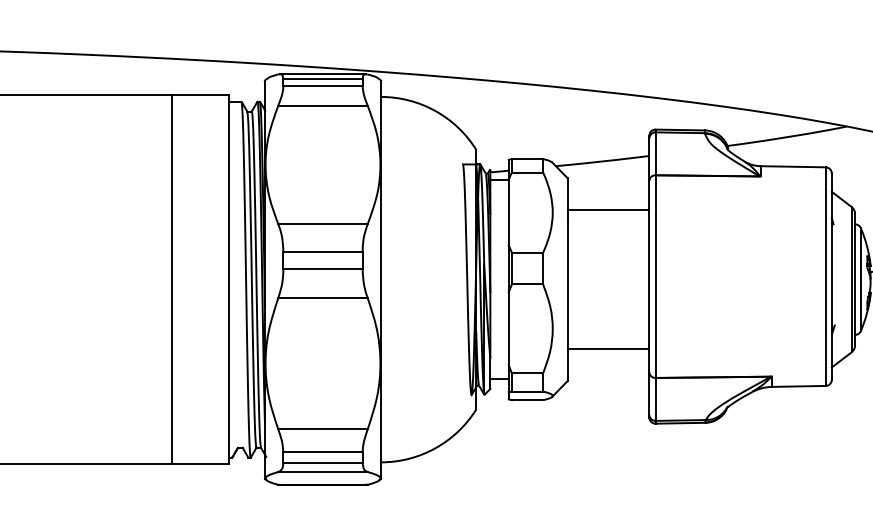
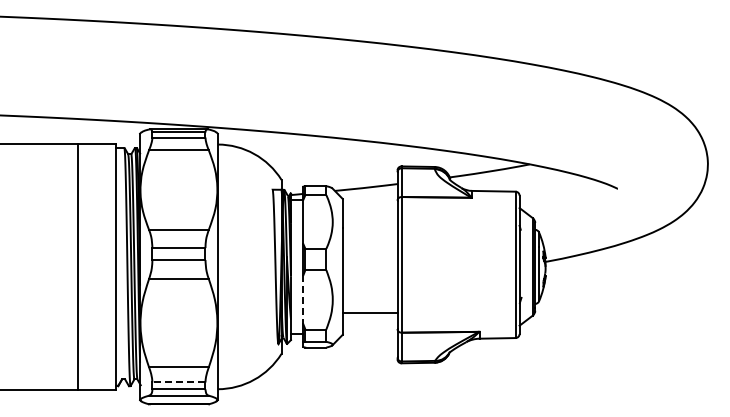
line: (607, 210) -> (369, 220), removed
line: (509, 329) -> (303, 300), solid -> dashed
line: (322, 452) -> (178, 382), solid -> dashed

